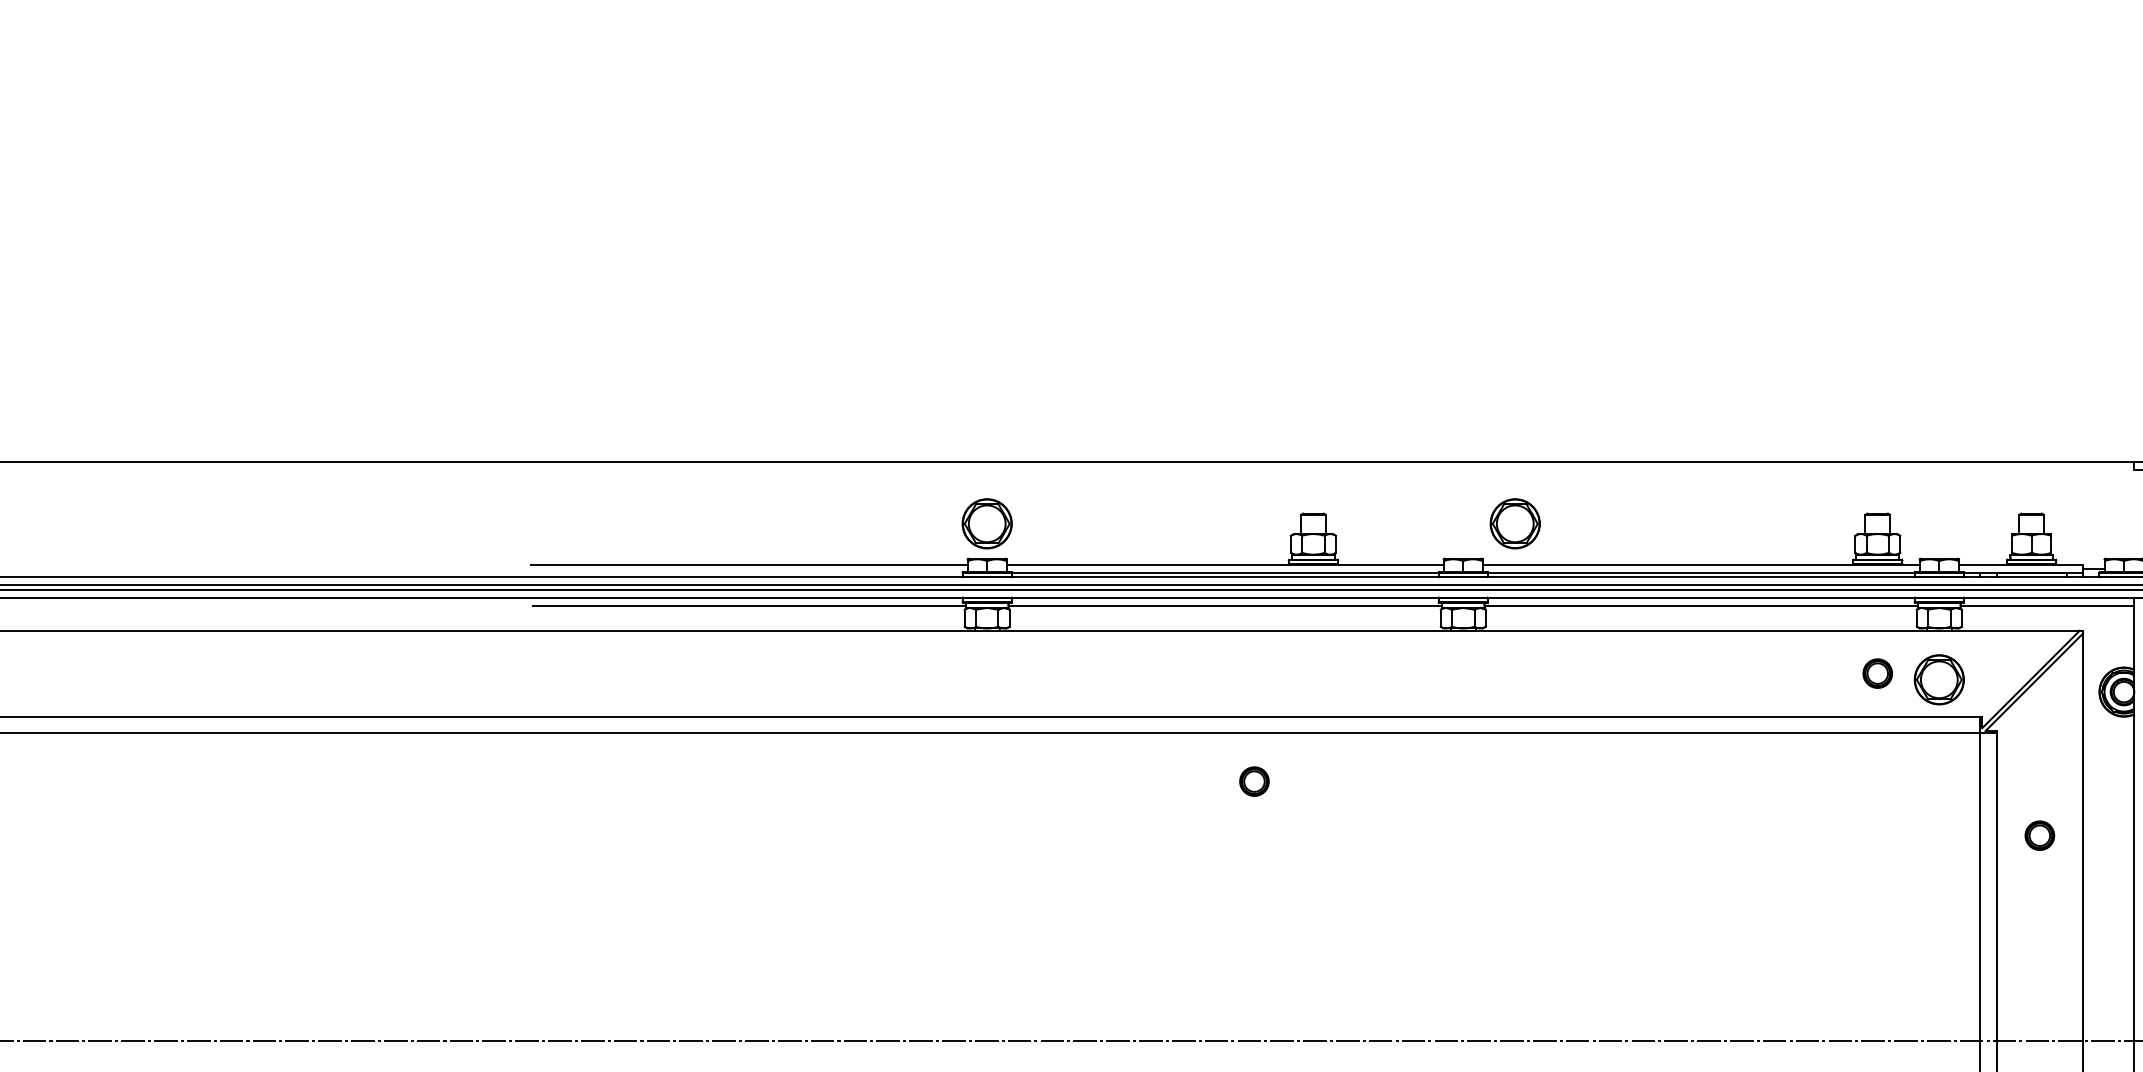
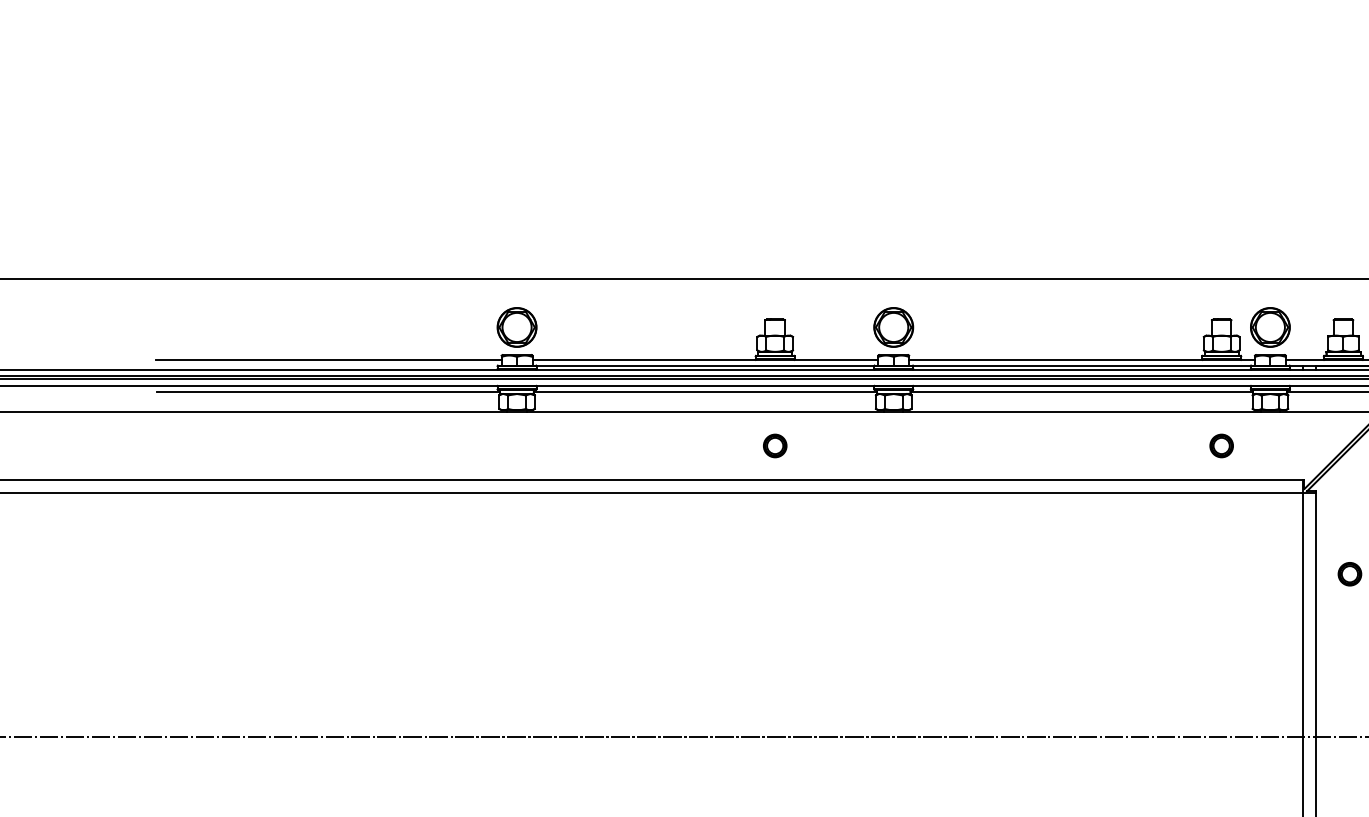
part: (1514, 523) -> (893, 327), moved
part: (1938, 679) -> (1269, 327), moved
part: (1254, 781) -> (775, 445), moved

